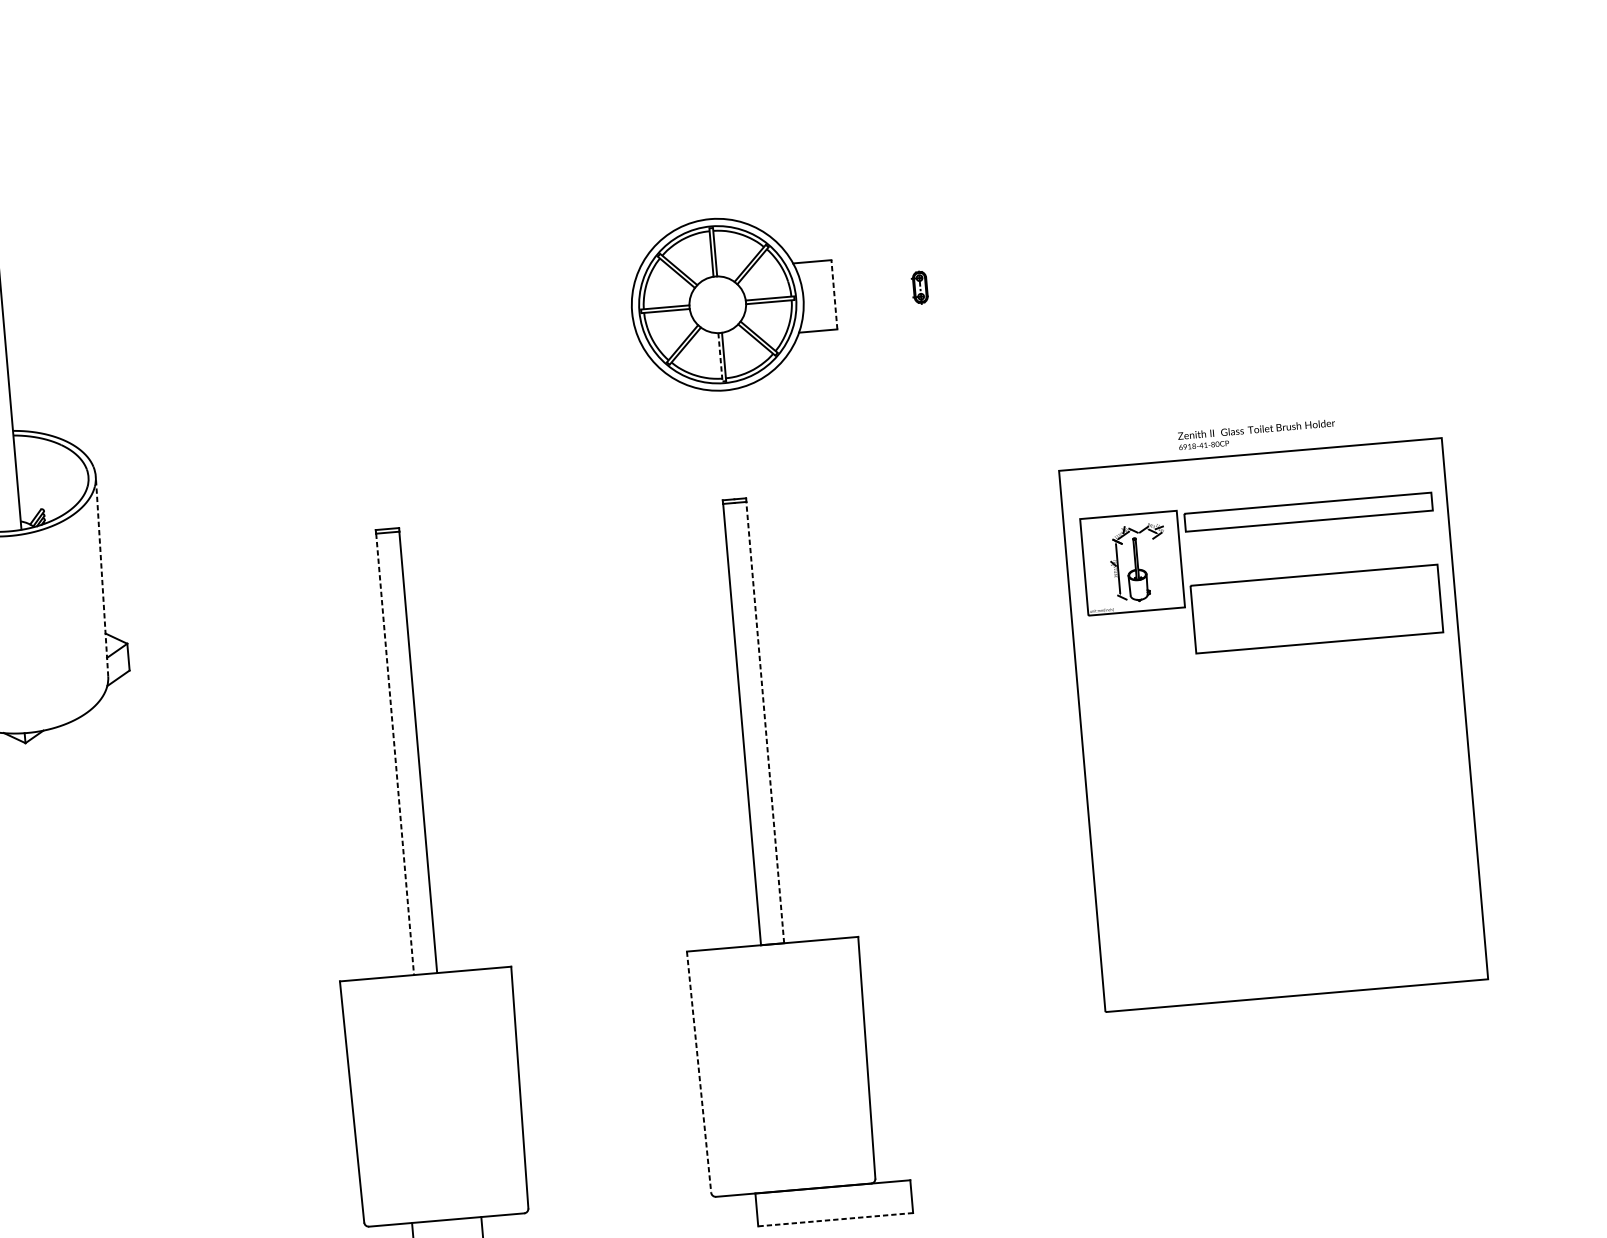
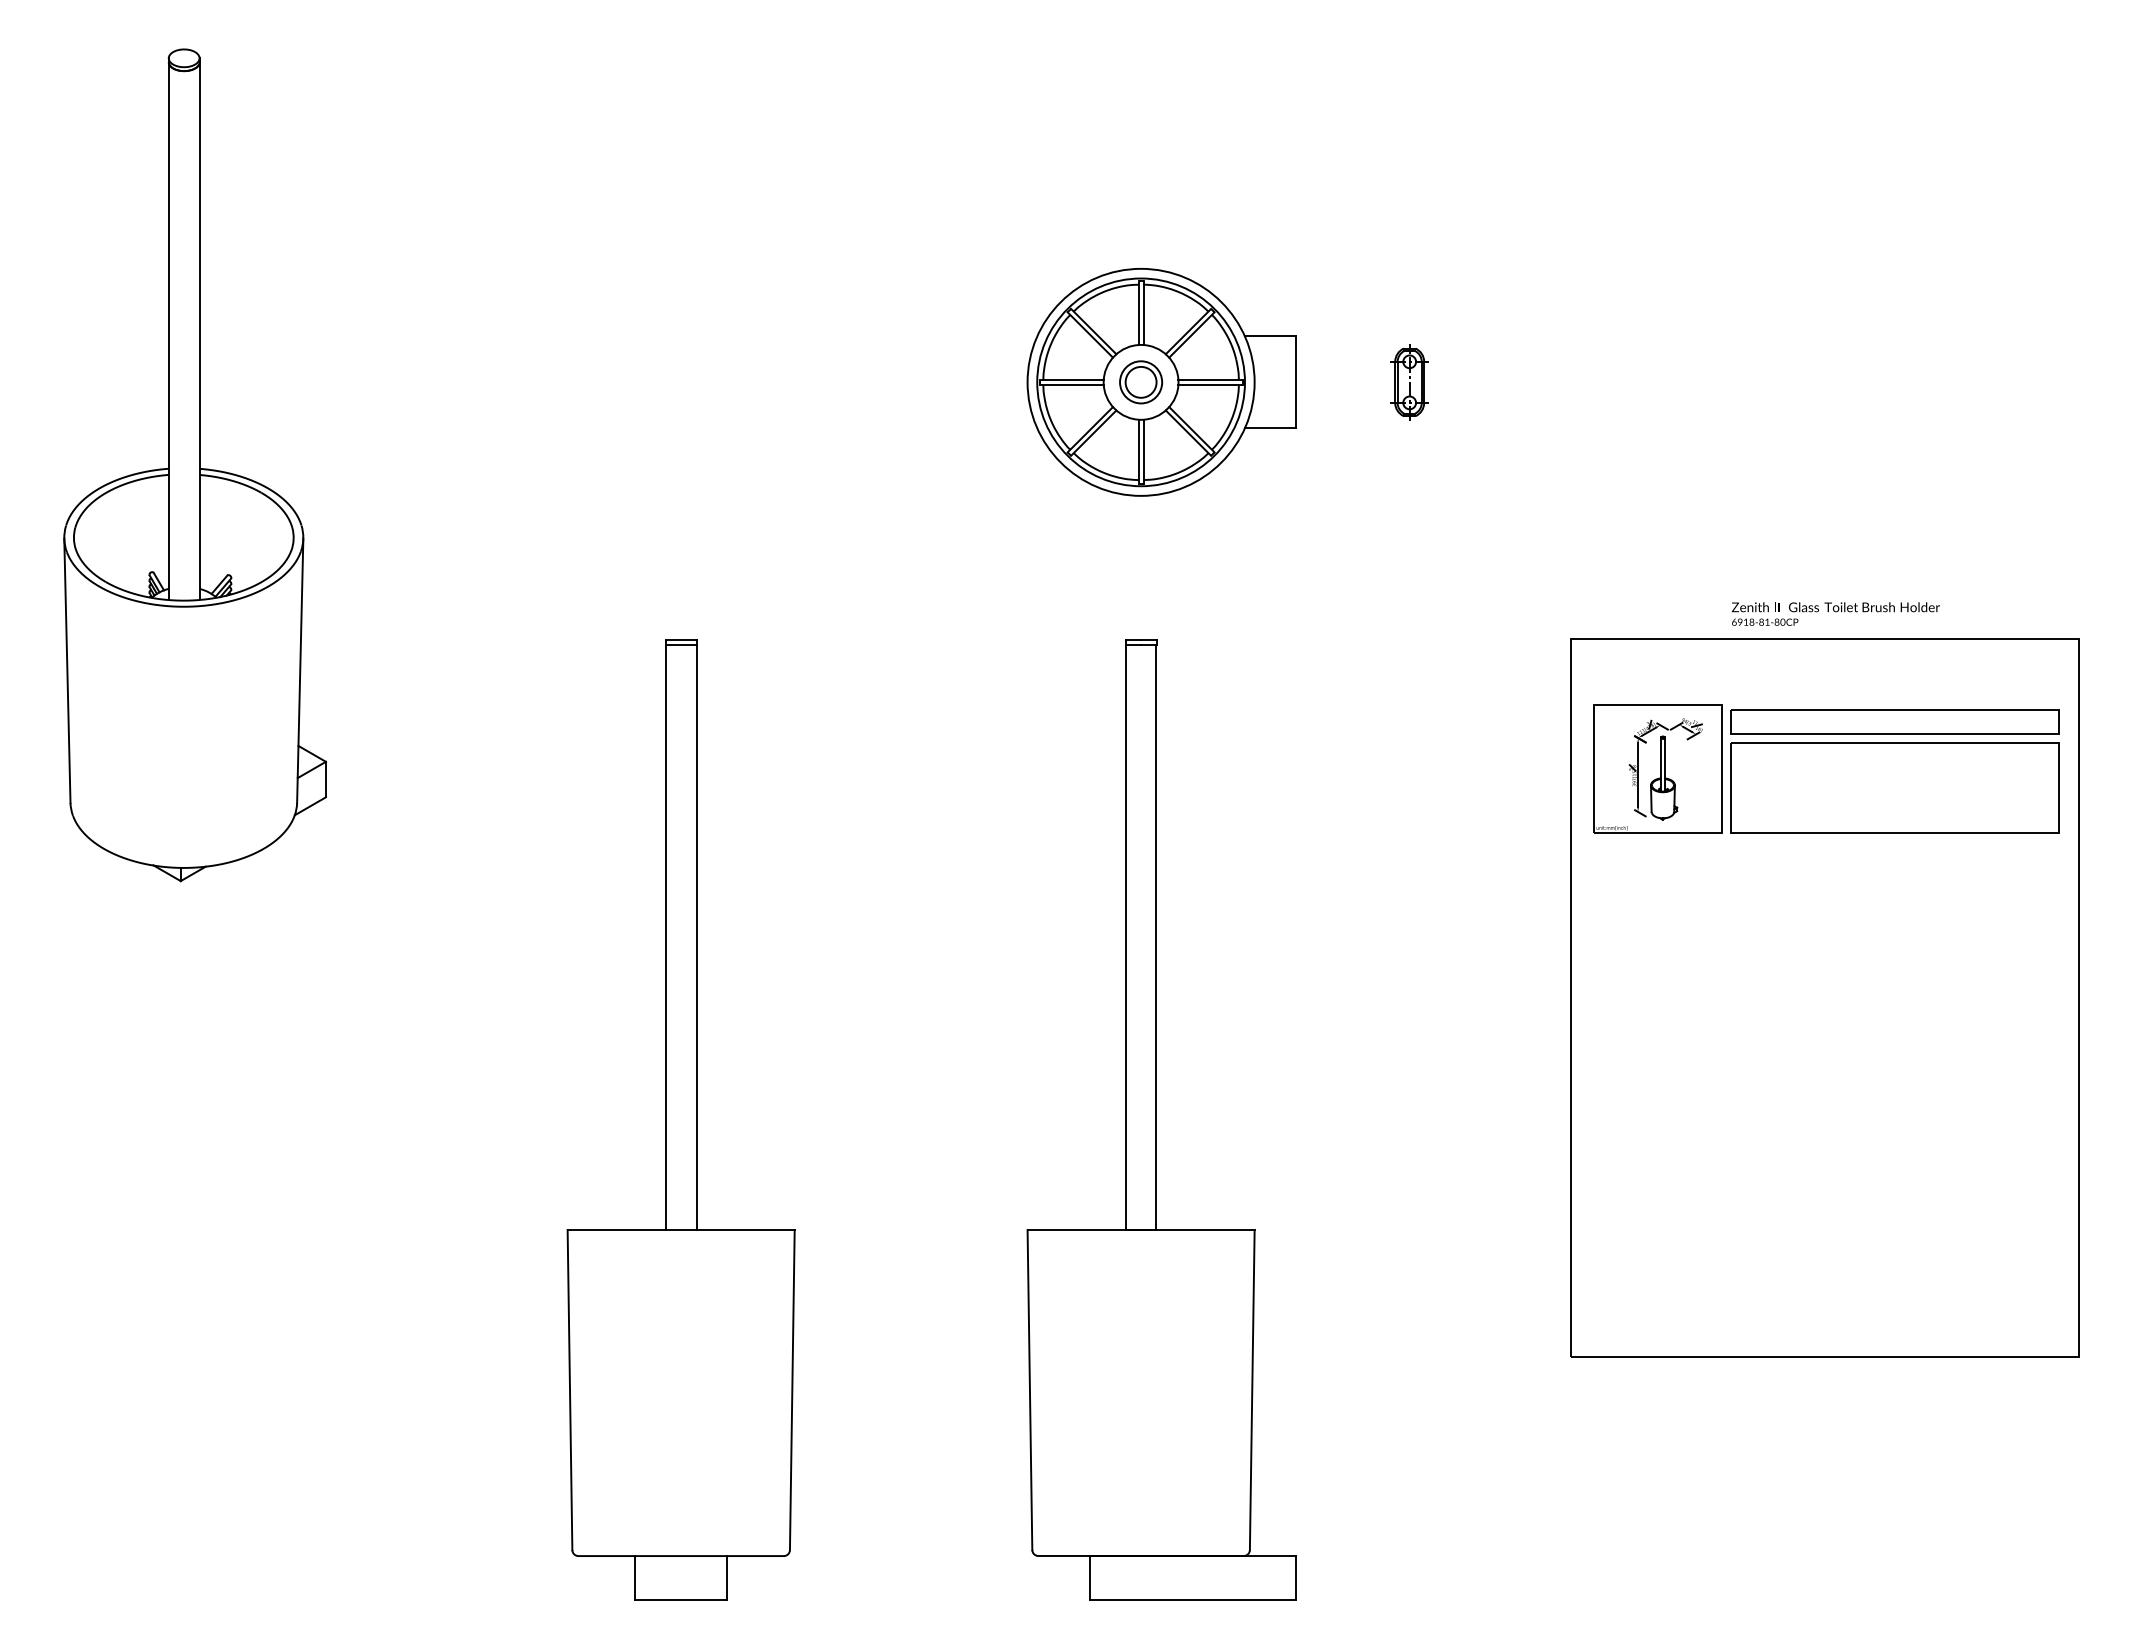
part: (920, 287) -> (1409, 382), size x1.67
line: (834, 294) -> (1295, 382), dashed -> solid
part: (718, 304) -> (1141, 382), added
line: (720, 357) -> (1138, 452), dashed -> solid
text: (1201, 445) -> (1761, 621), 6918-41-80CP -> 6918-81-80CP
line: (102, 576) -> (300, 670), dashed -> solid
part: (1316, 608) -> (1894, 787), moved
line: (765, 722) -> (1156, 937), dashed -> solid
line: (394, 755) -> (665, 938), dashed -> solid
line: (698, 1072) -> (1029, 1390), dashed -> solid
line: (836, 1219) -> (1193, 1599), dashed -> solid

